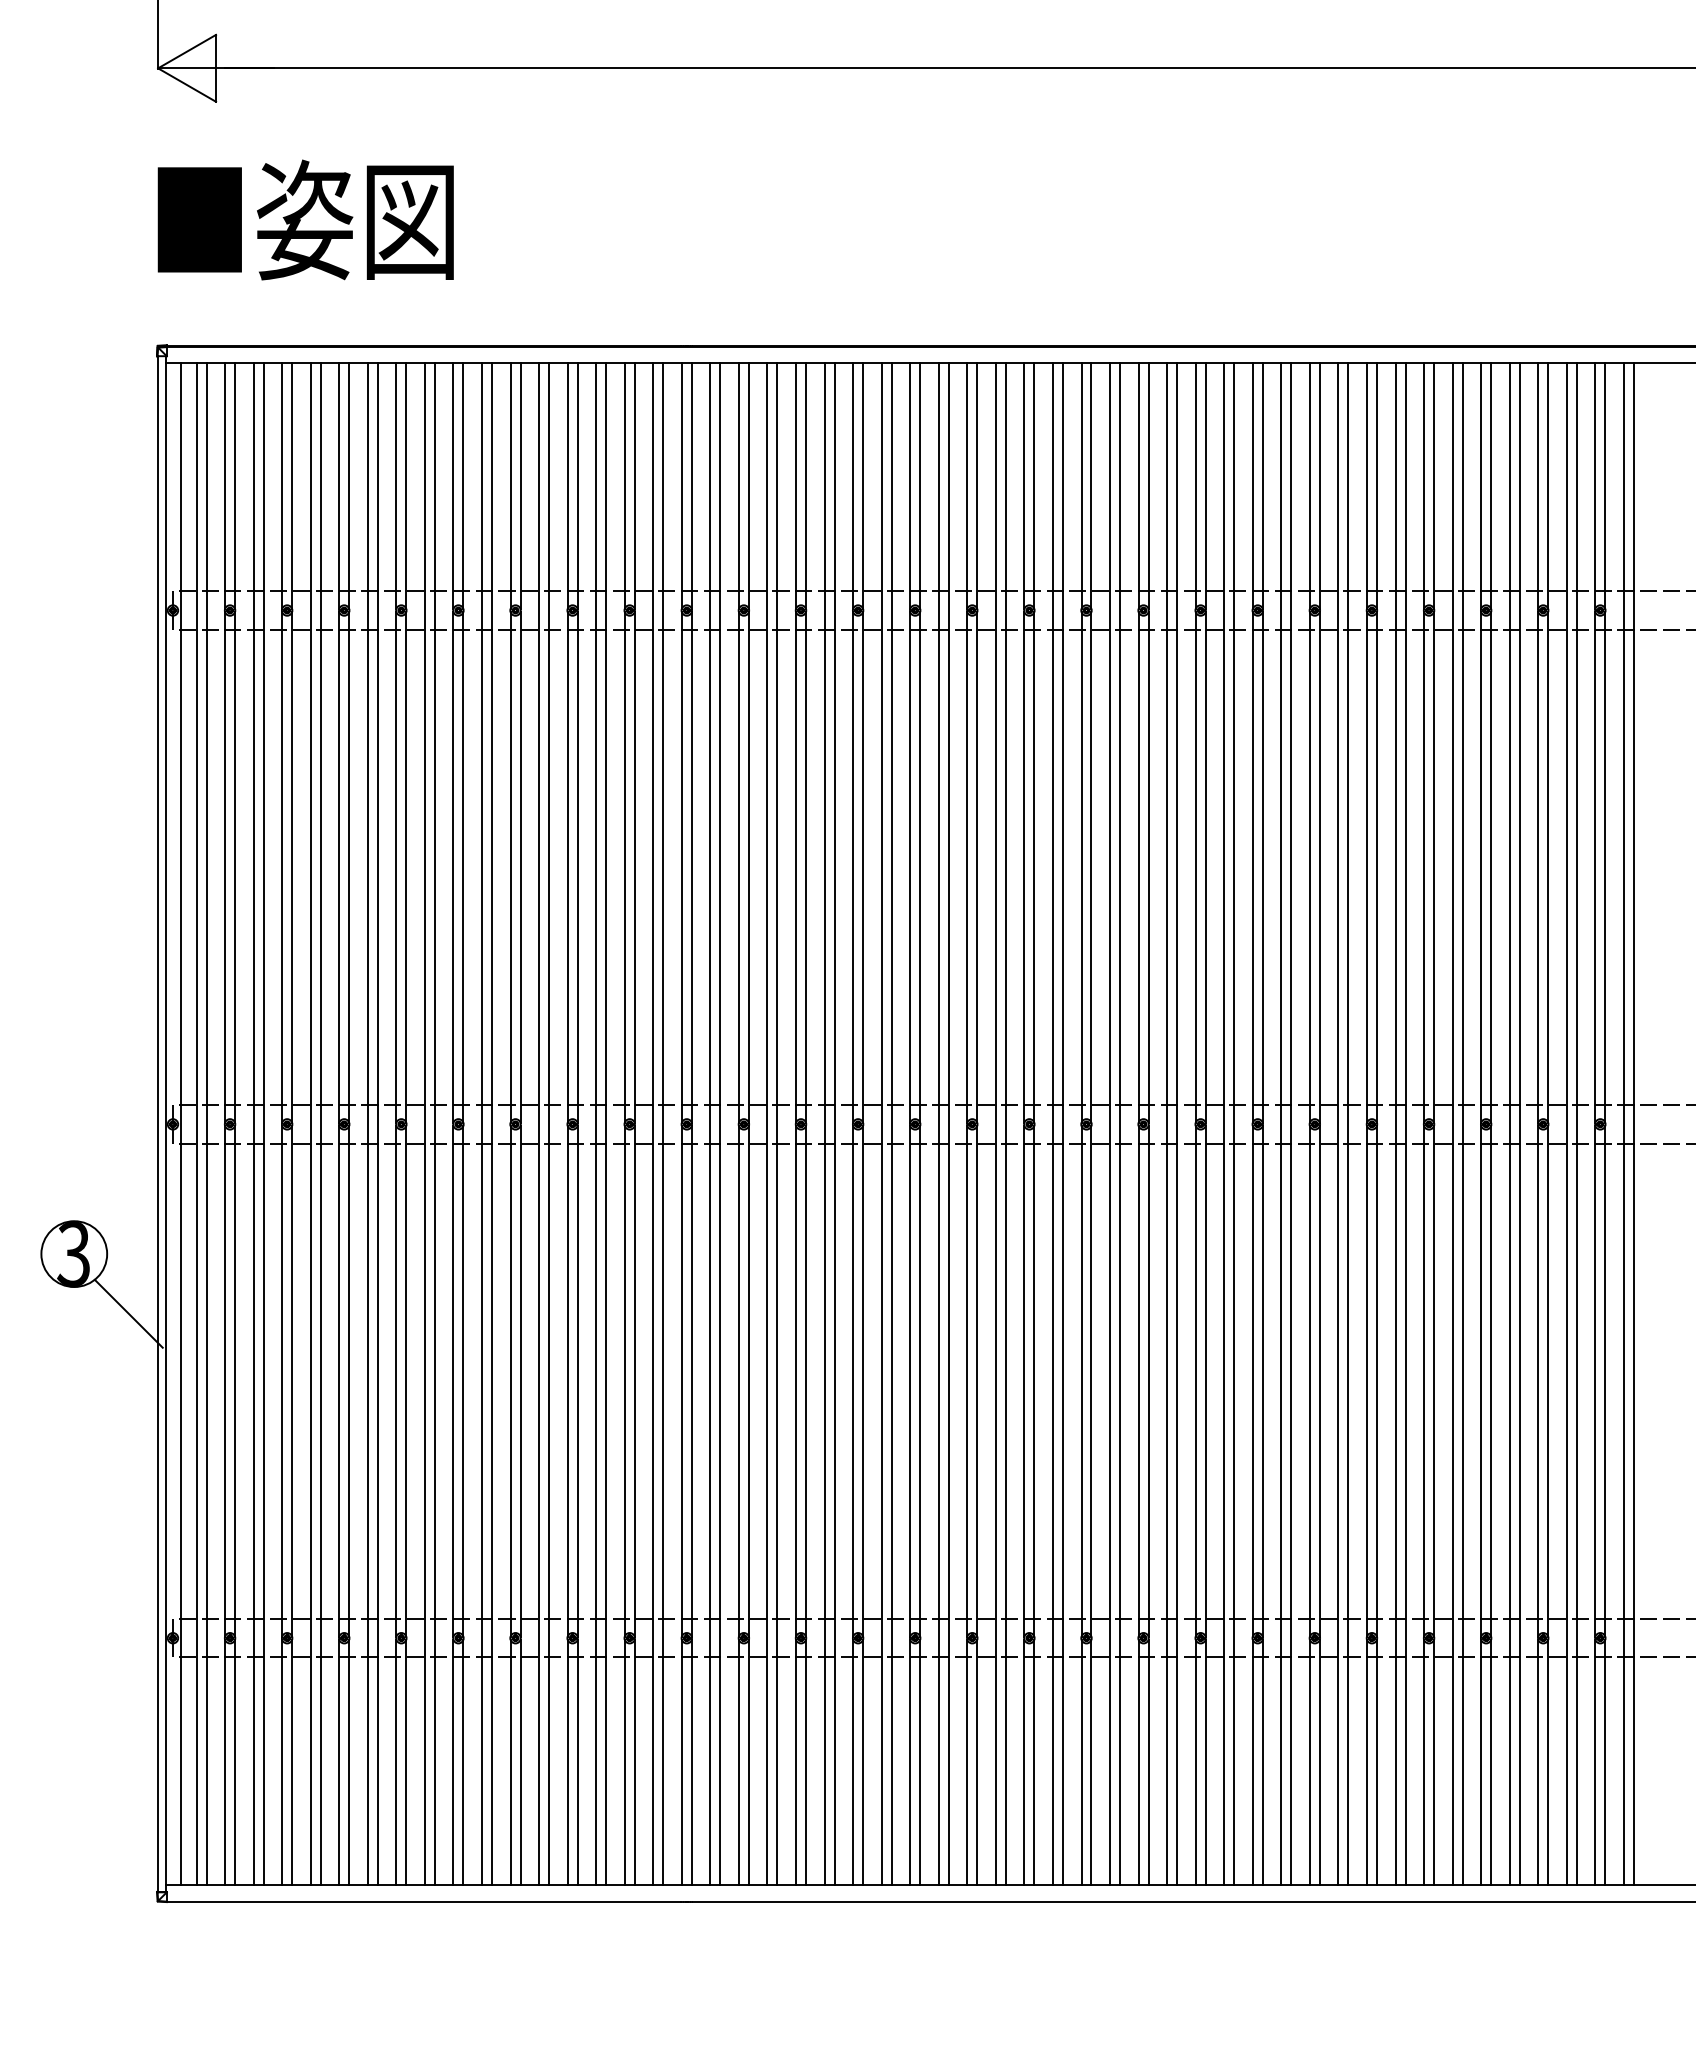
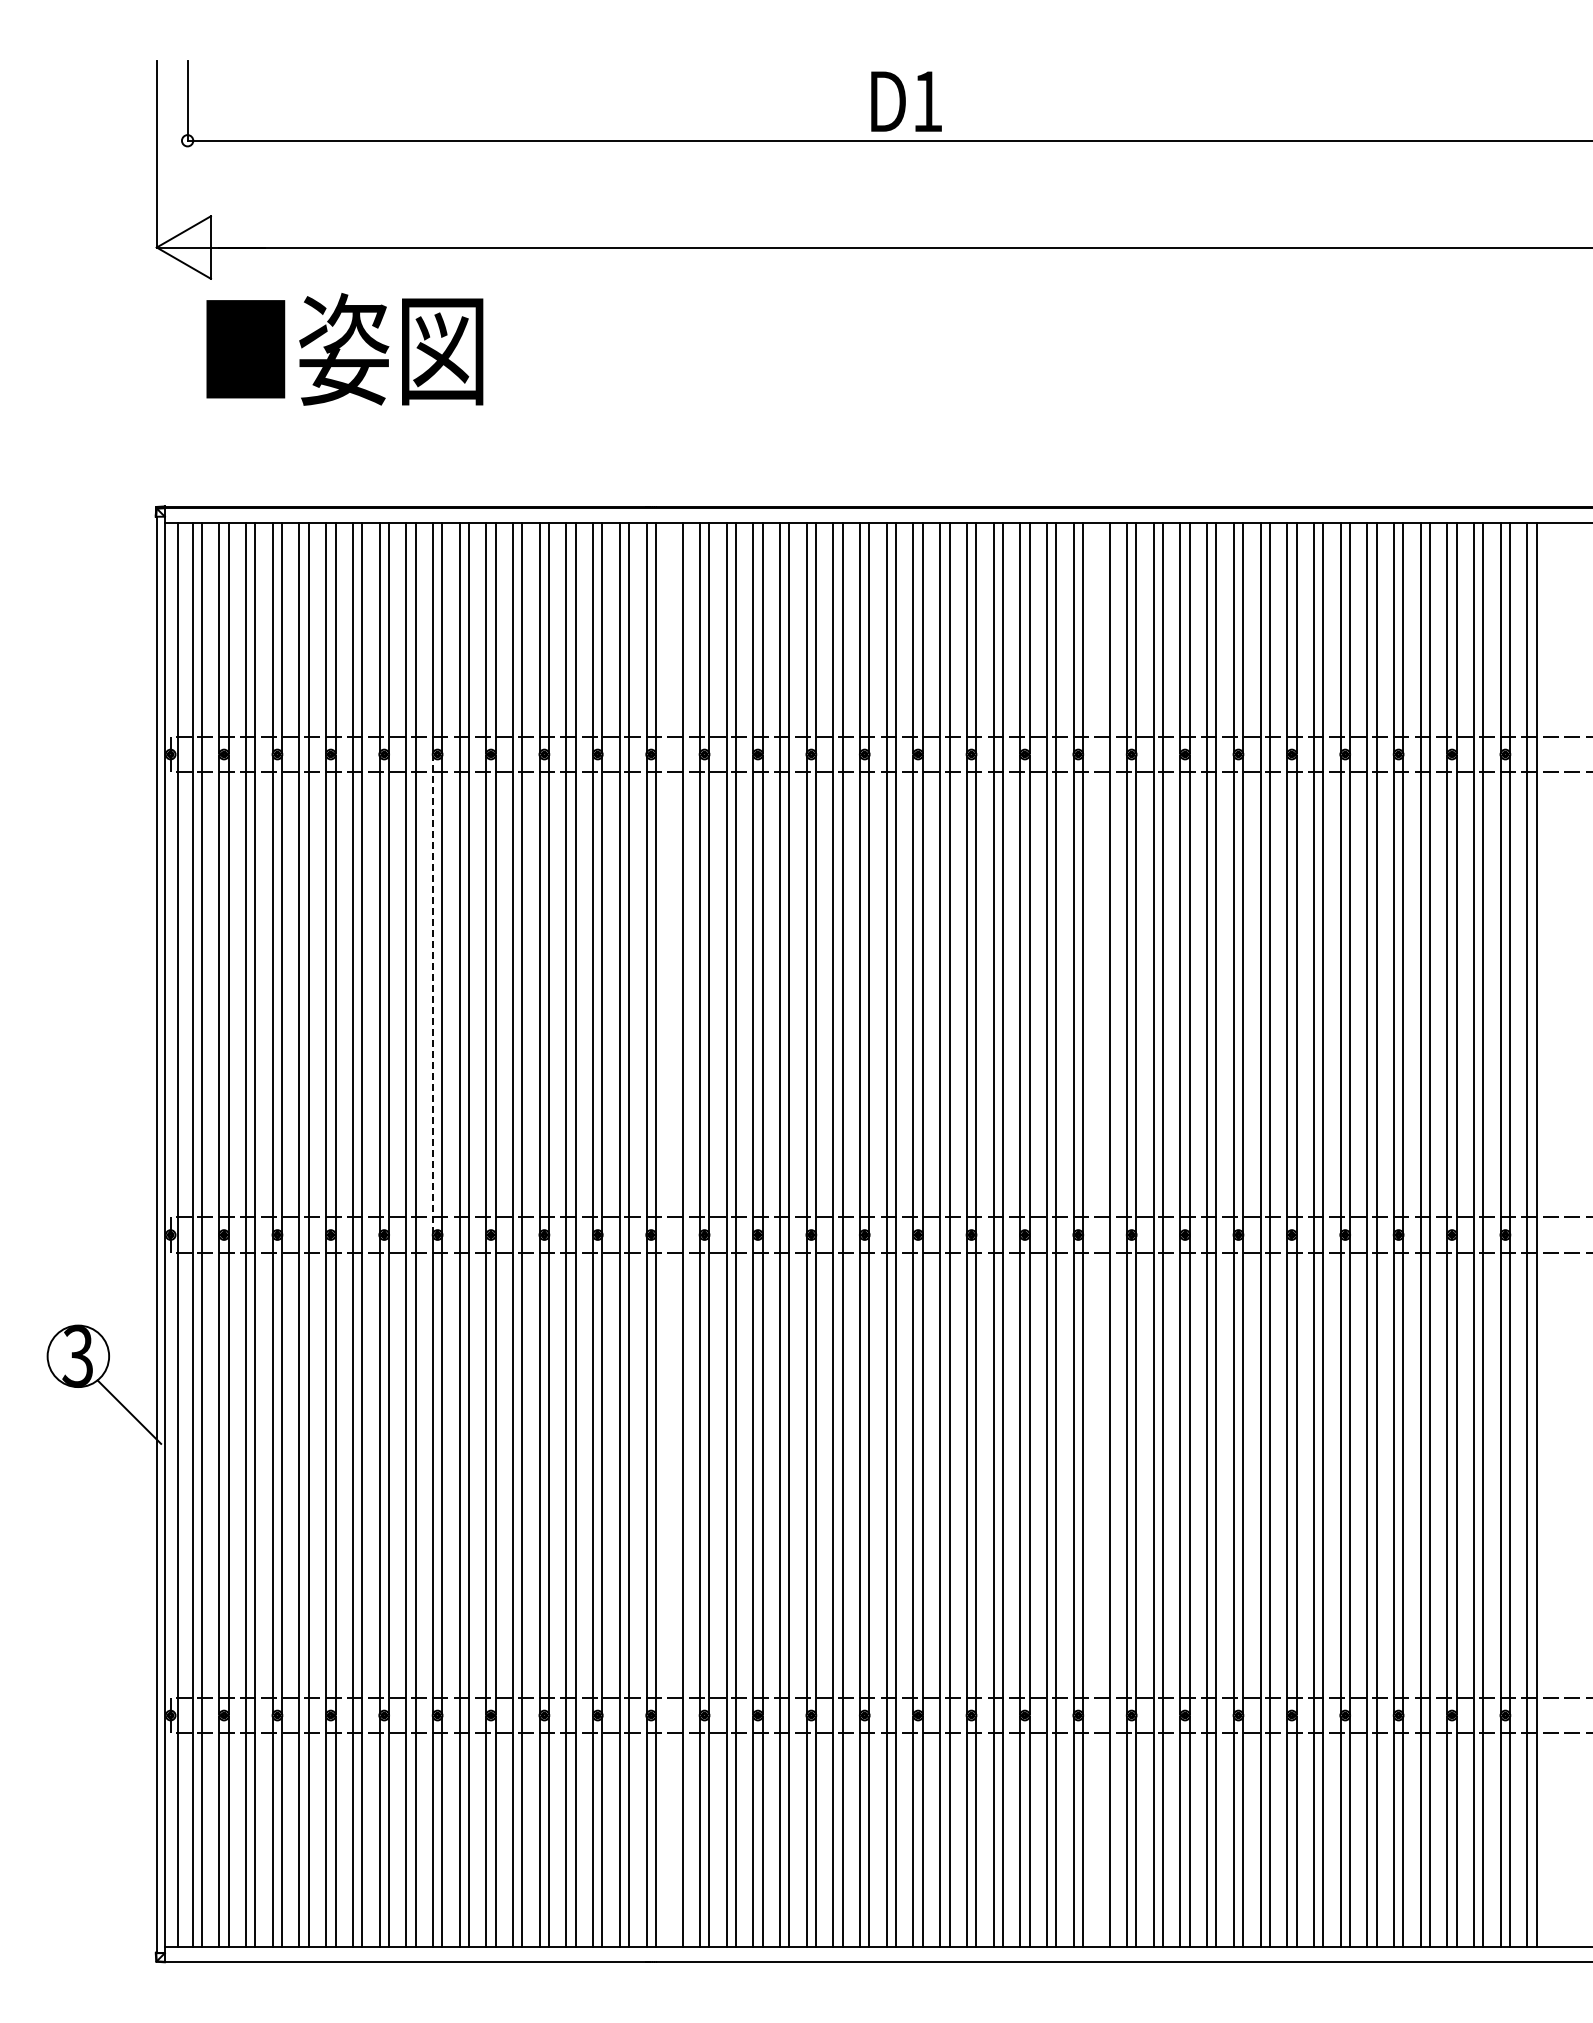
text: (305, 220) -> (344, 349), moved
line: (452, 867) -> (432, 994), solid -> dashed
line: (710, 1123) -> (673, 1234), removed
line: (1167, 1123) -> (1100, 1234), removed

